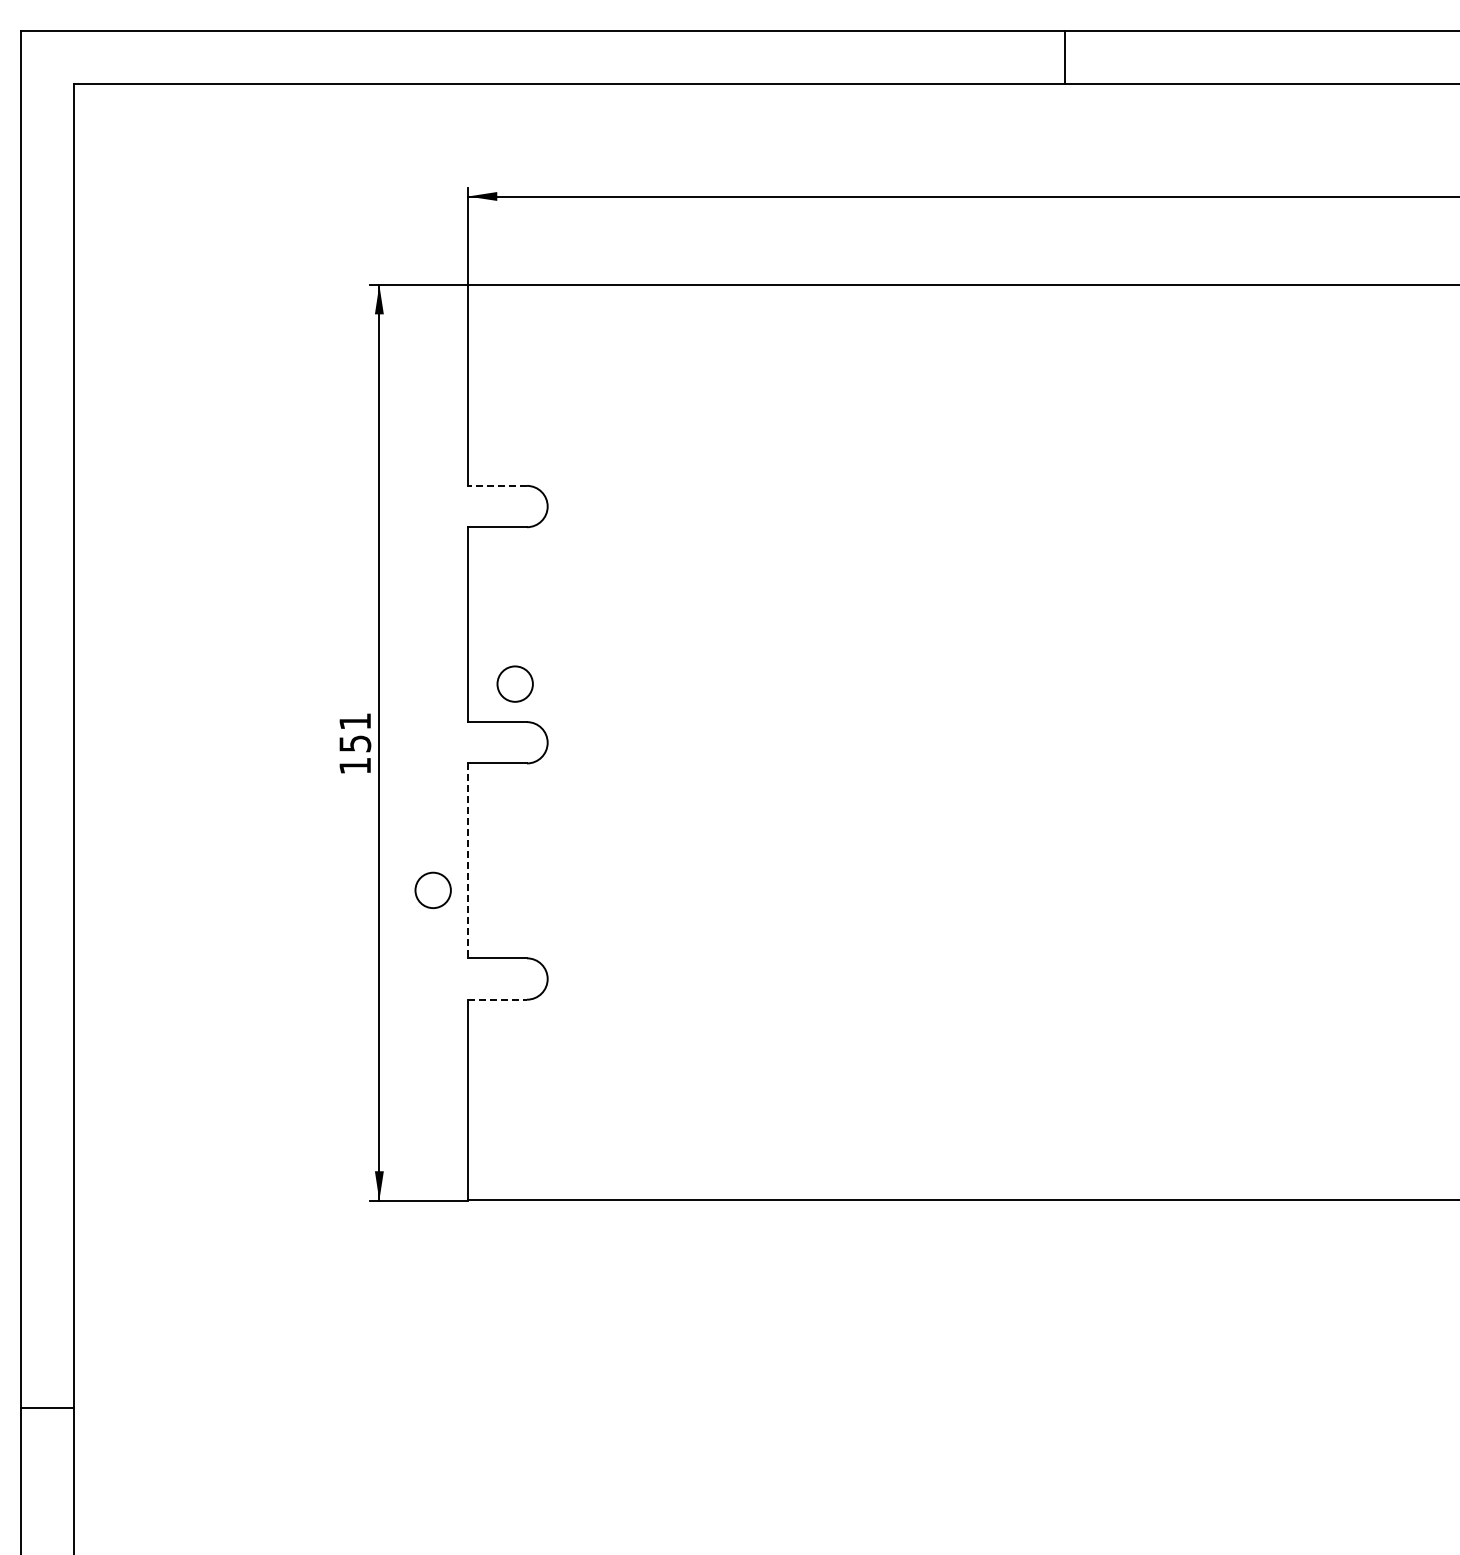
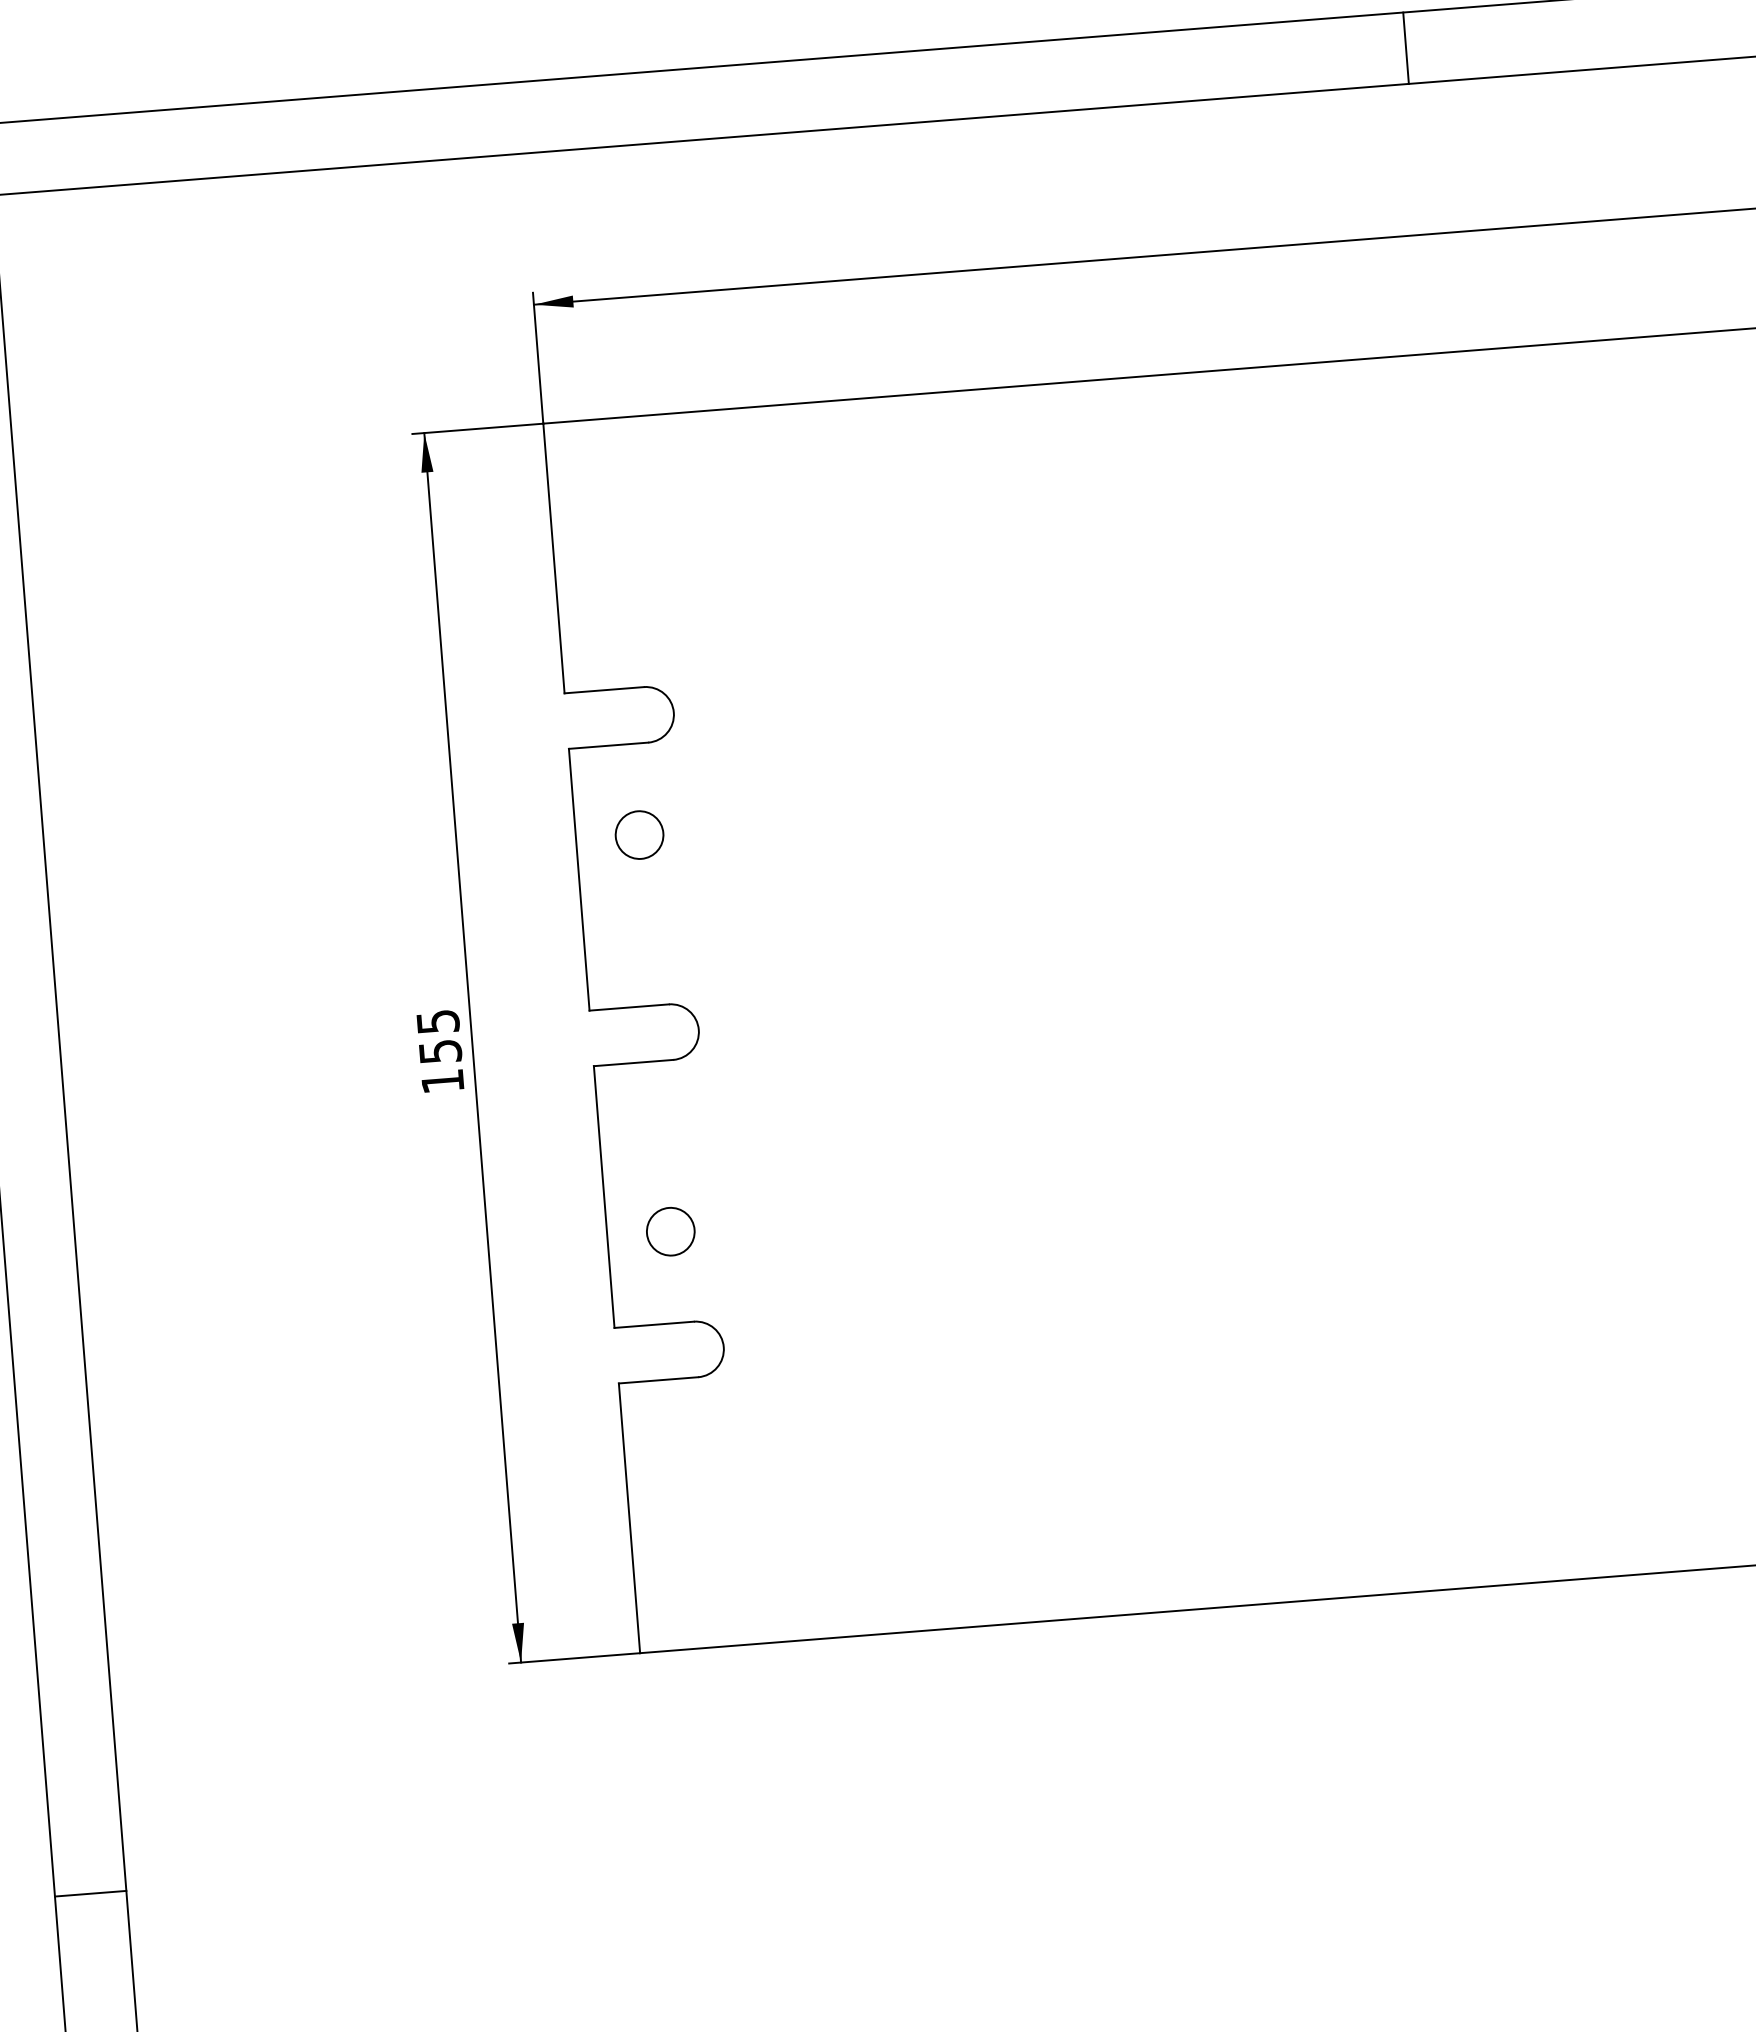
line: (1065, 57) -> (1406, 48), moved
line: (497, 485) -> (604, 689), dashed -> solid
circle: (514, 683) -> (638, 834), moved
text: (355, 721) -> (438, 1021), 151 -> 155
line: (467, 861) -> (603, 1197), dashed -> solid
circle: (432, 889) -> (669, 1230), moved
line: (497, 999) -> (658, 1380), dashed -> solid
line: (46, 1408) -> (89, 1893), moved

